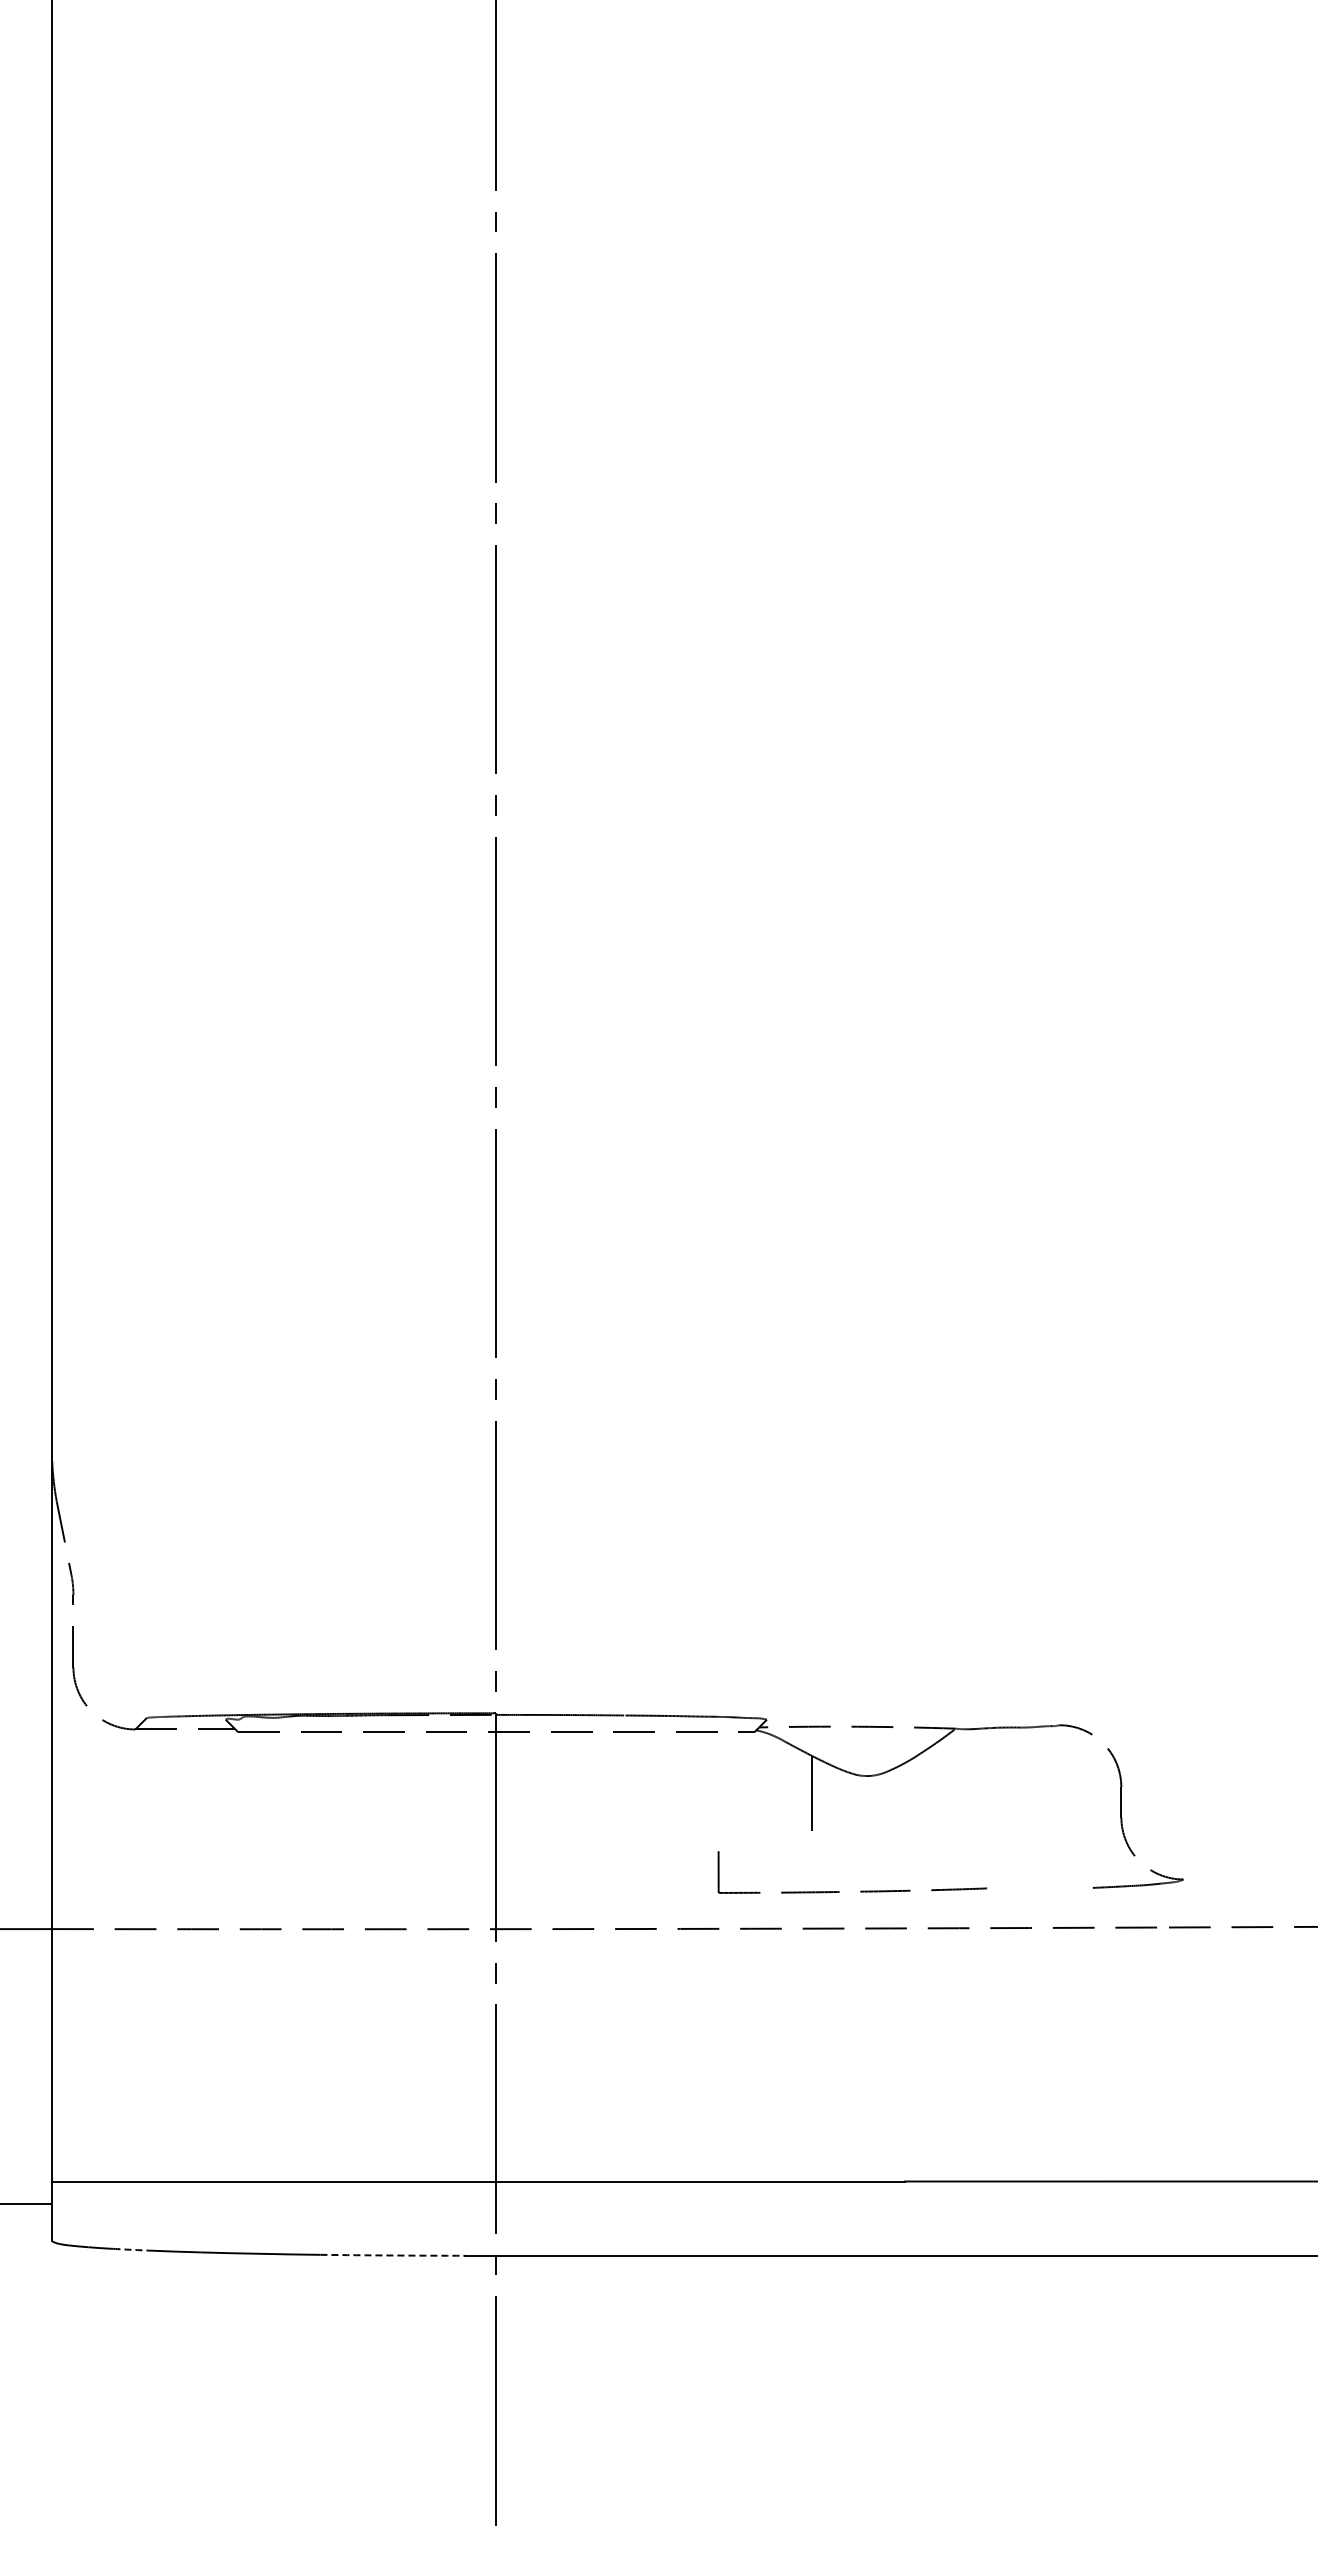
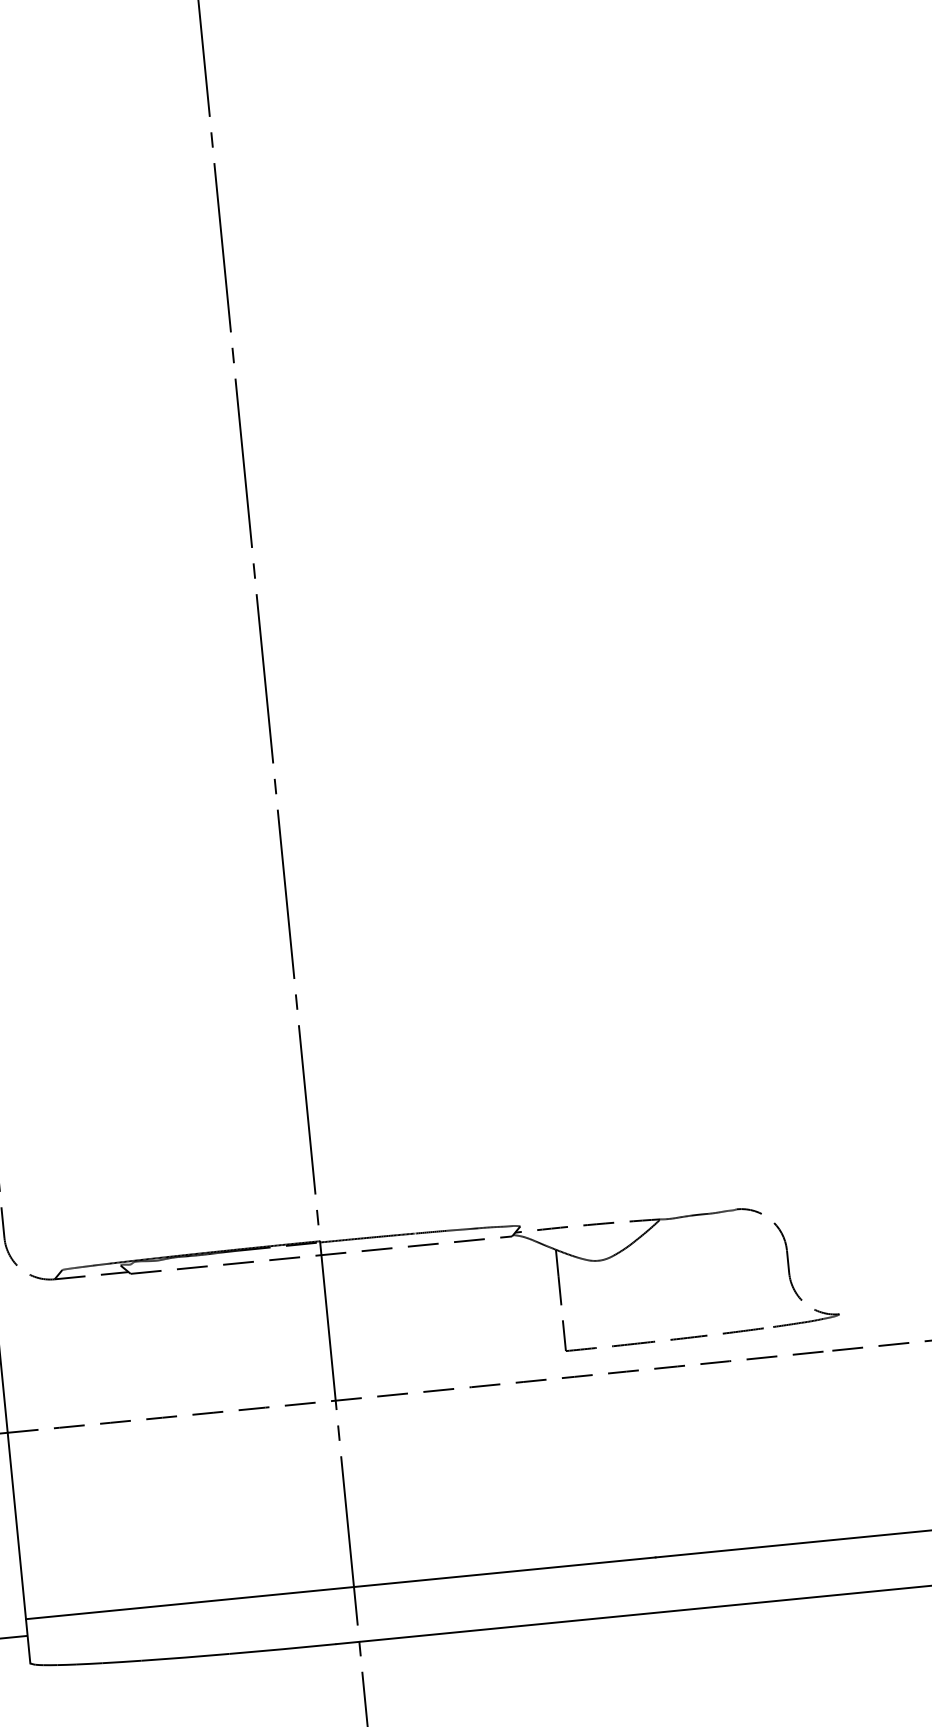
part: (860, 1890) -> (670, 1339), moved
arc: (131, 2249) -> (89, 1663), dashed -> solid
arc: (392, 2255) -> (282, 1649), dashed -> solid

